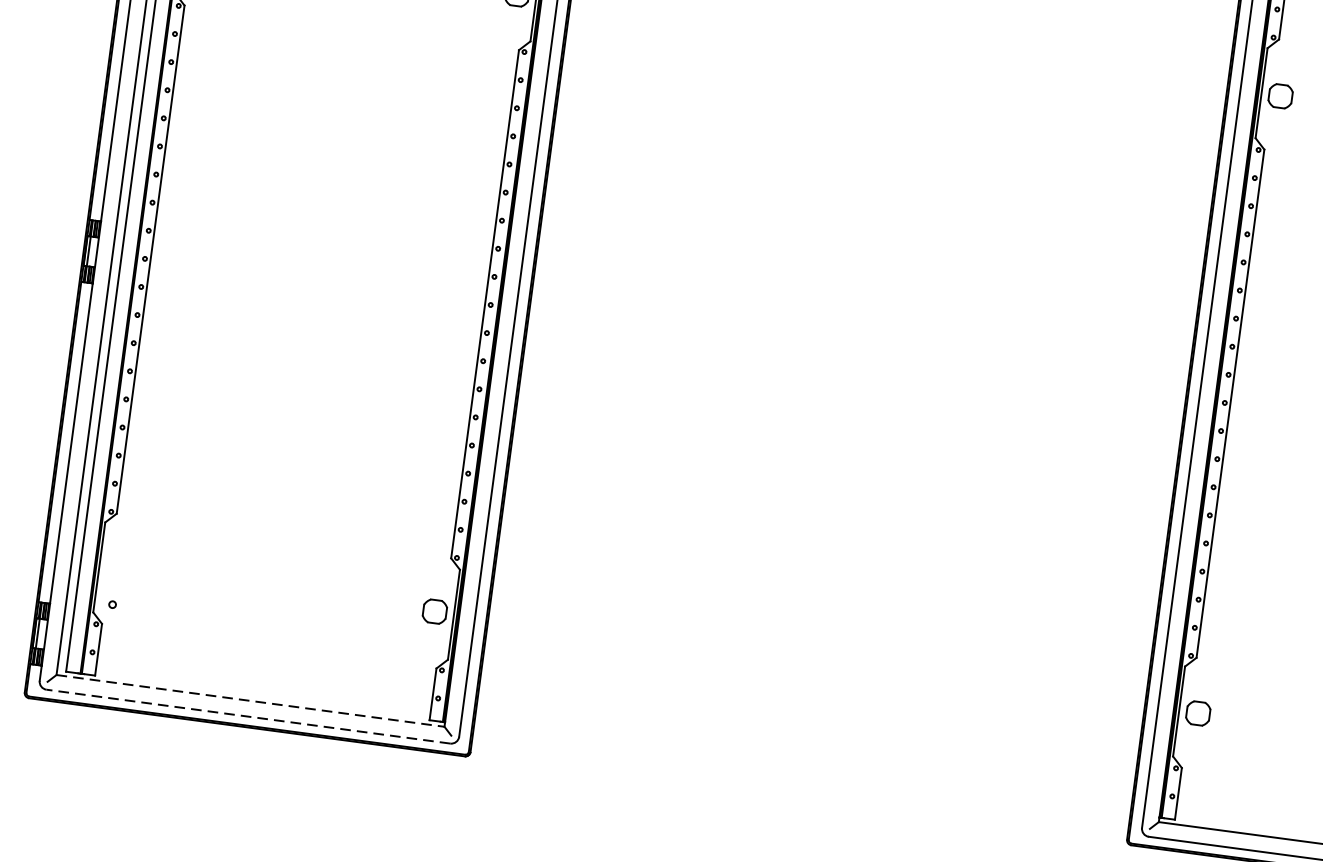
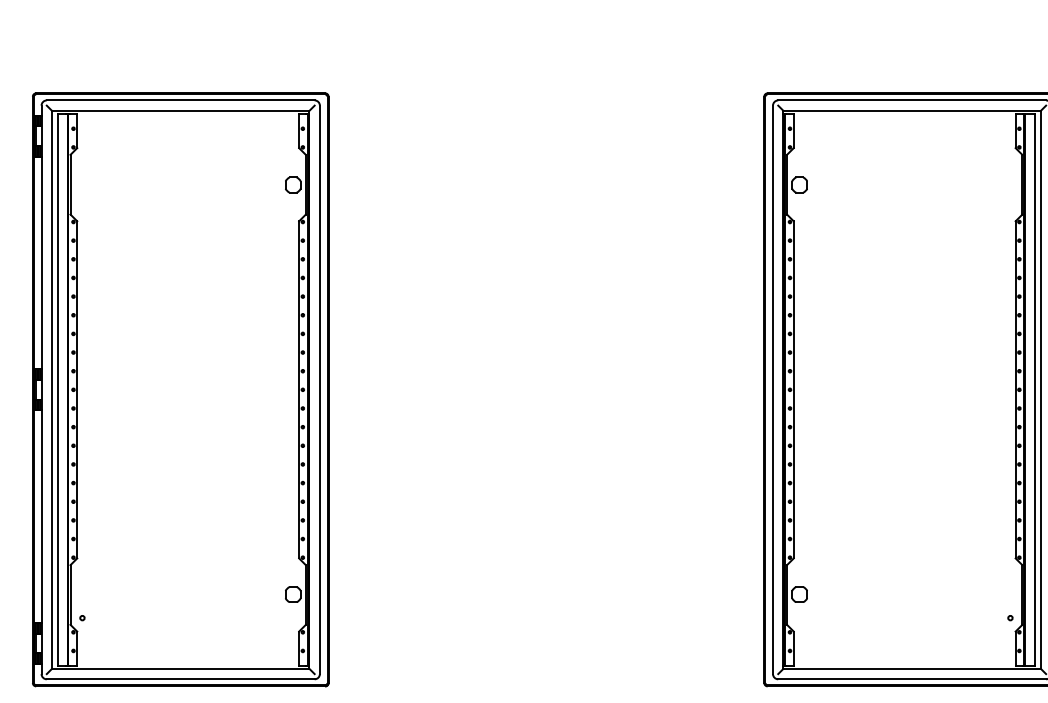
line: (250, 700) -> (180, 668), dashed -> solid
line: (248, 716) -> (180, 679), dashed -> solid

